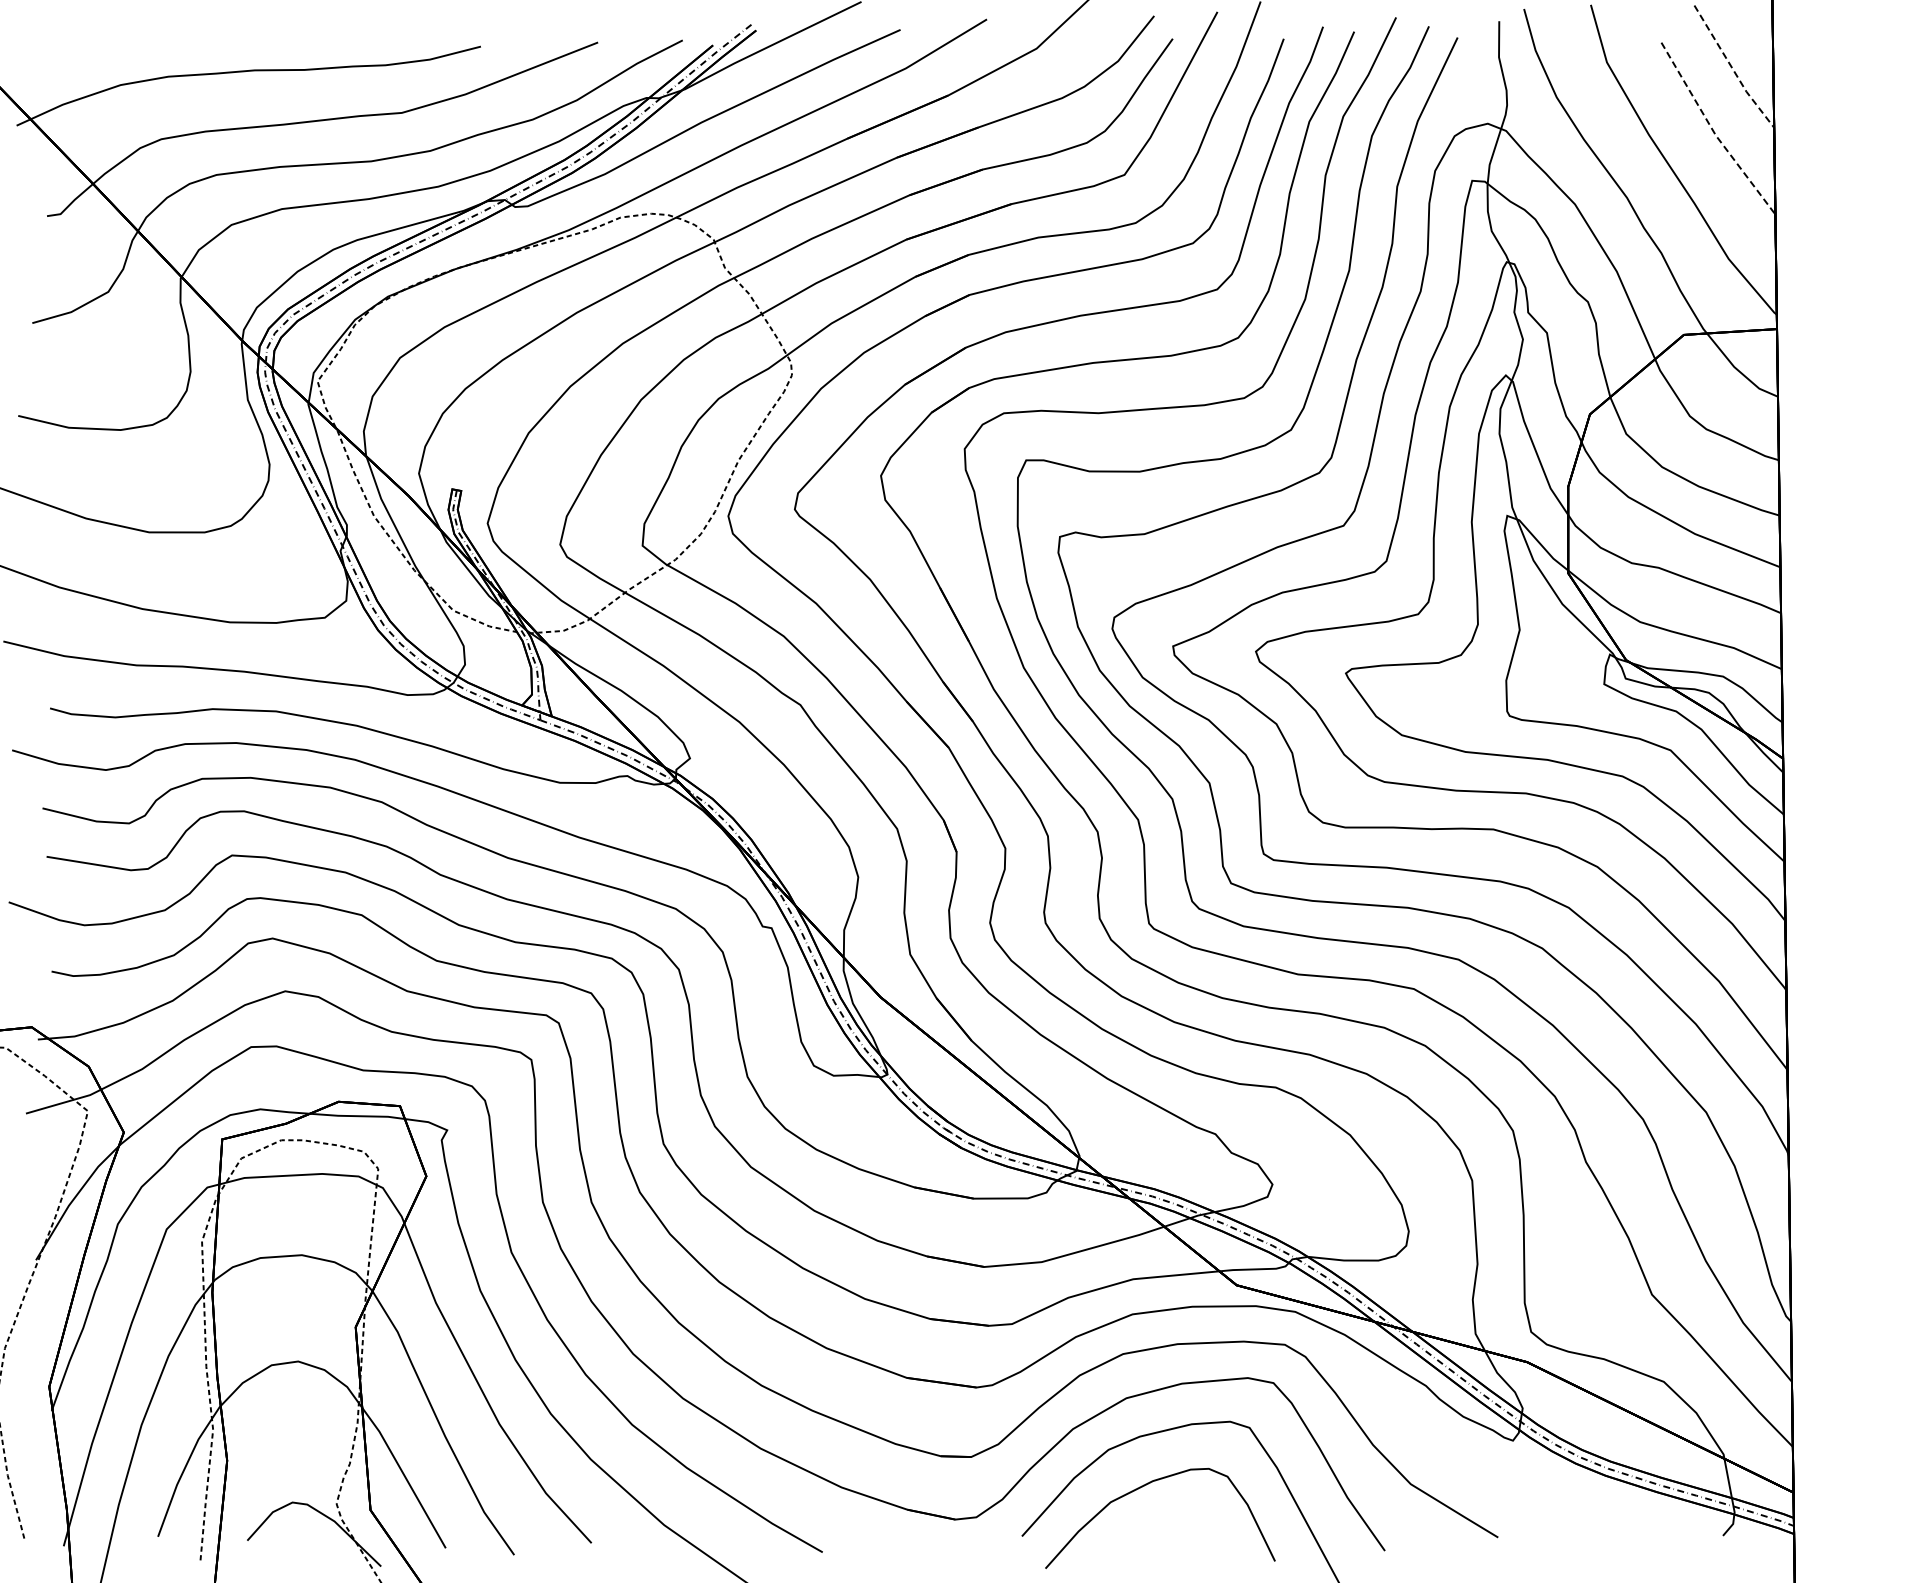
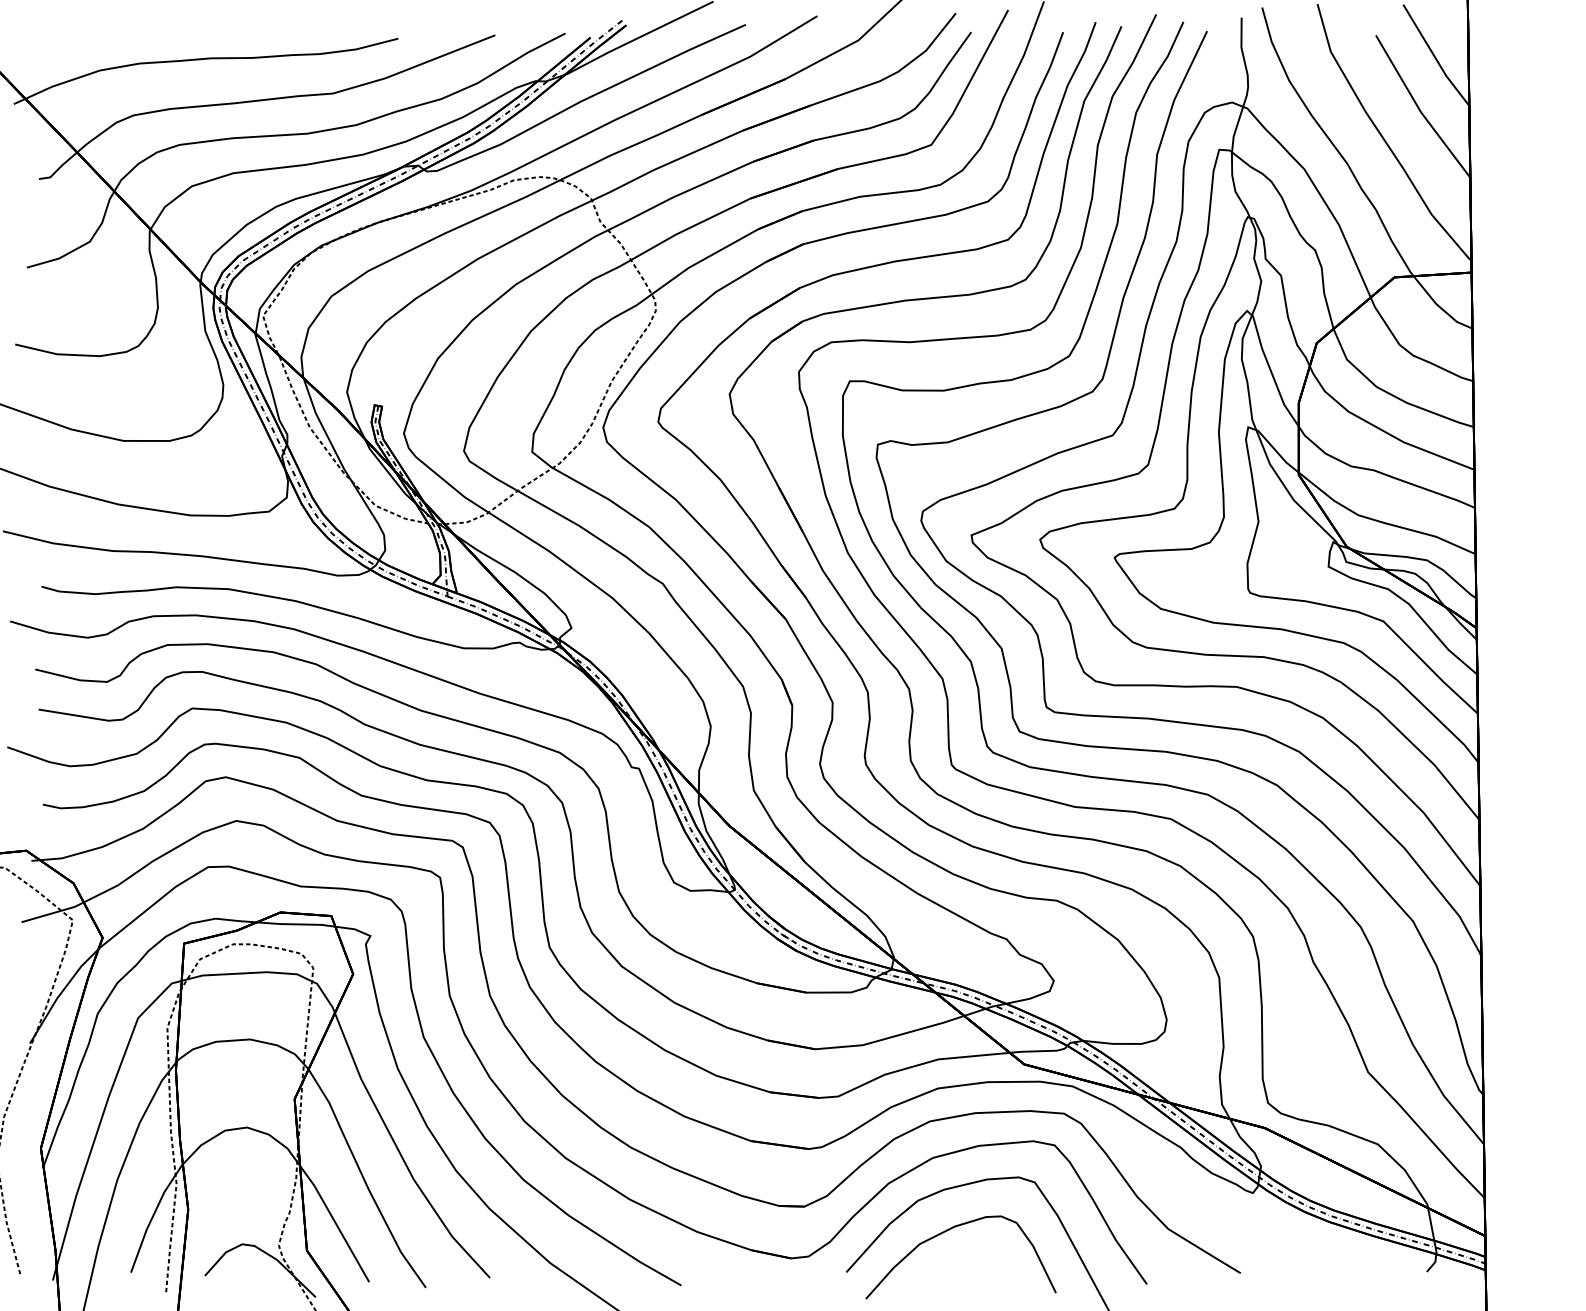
line: (1732, 68) -> (1434, 56), dashed -> solid
line: (1714, 132) -> (1419, 109), dashed -> solid

